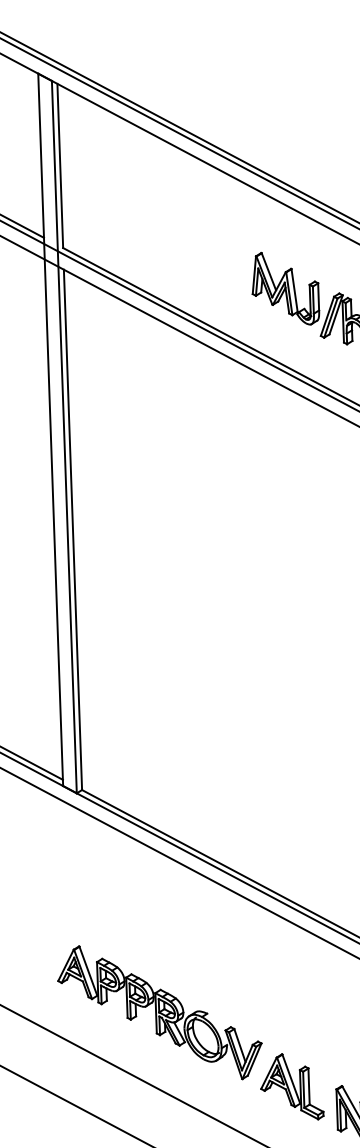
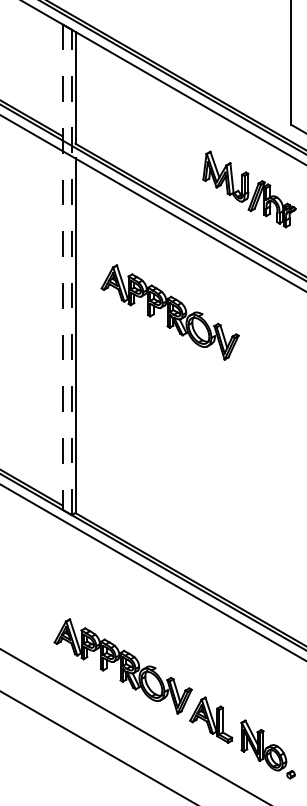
line: (50, 430) -> (62, 267), solid -> dashed
line: (63, 437) -> (71, 272), solid -> dashed
part: (209, 490) -> (169, 312), added

